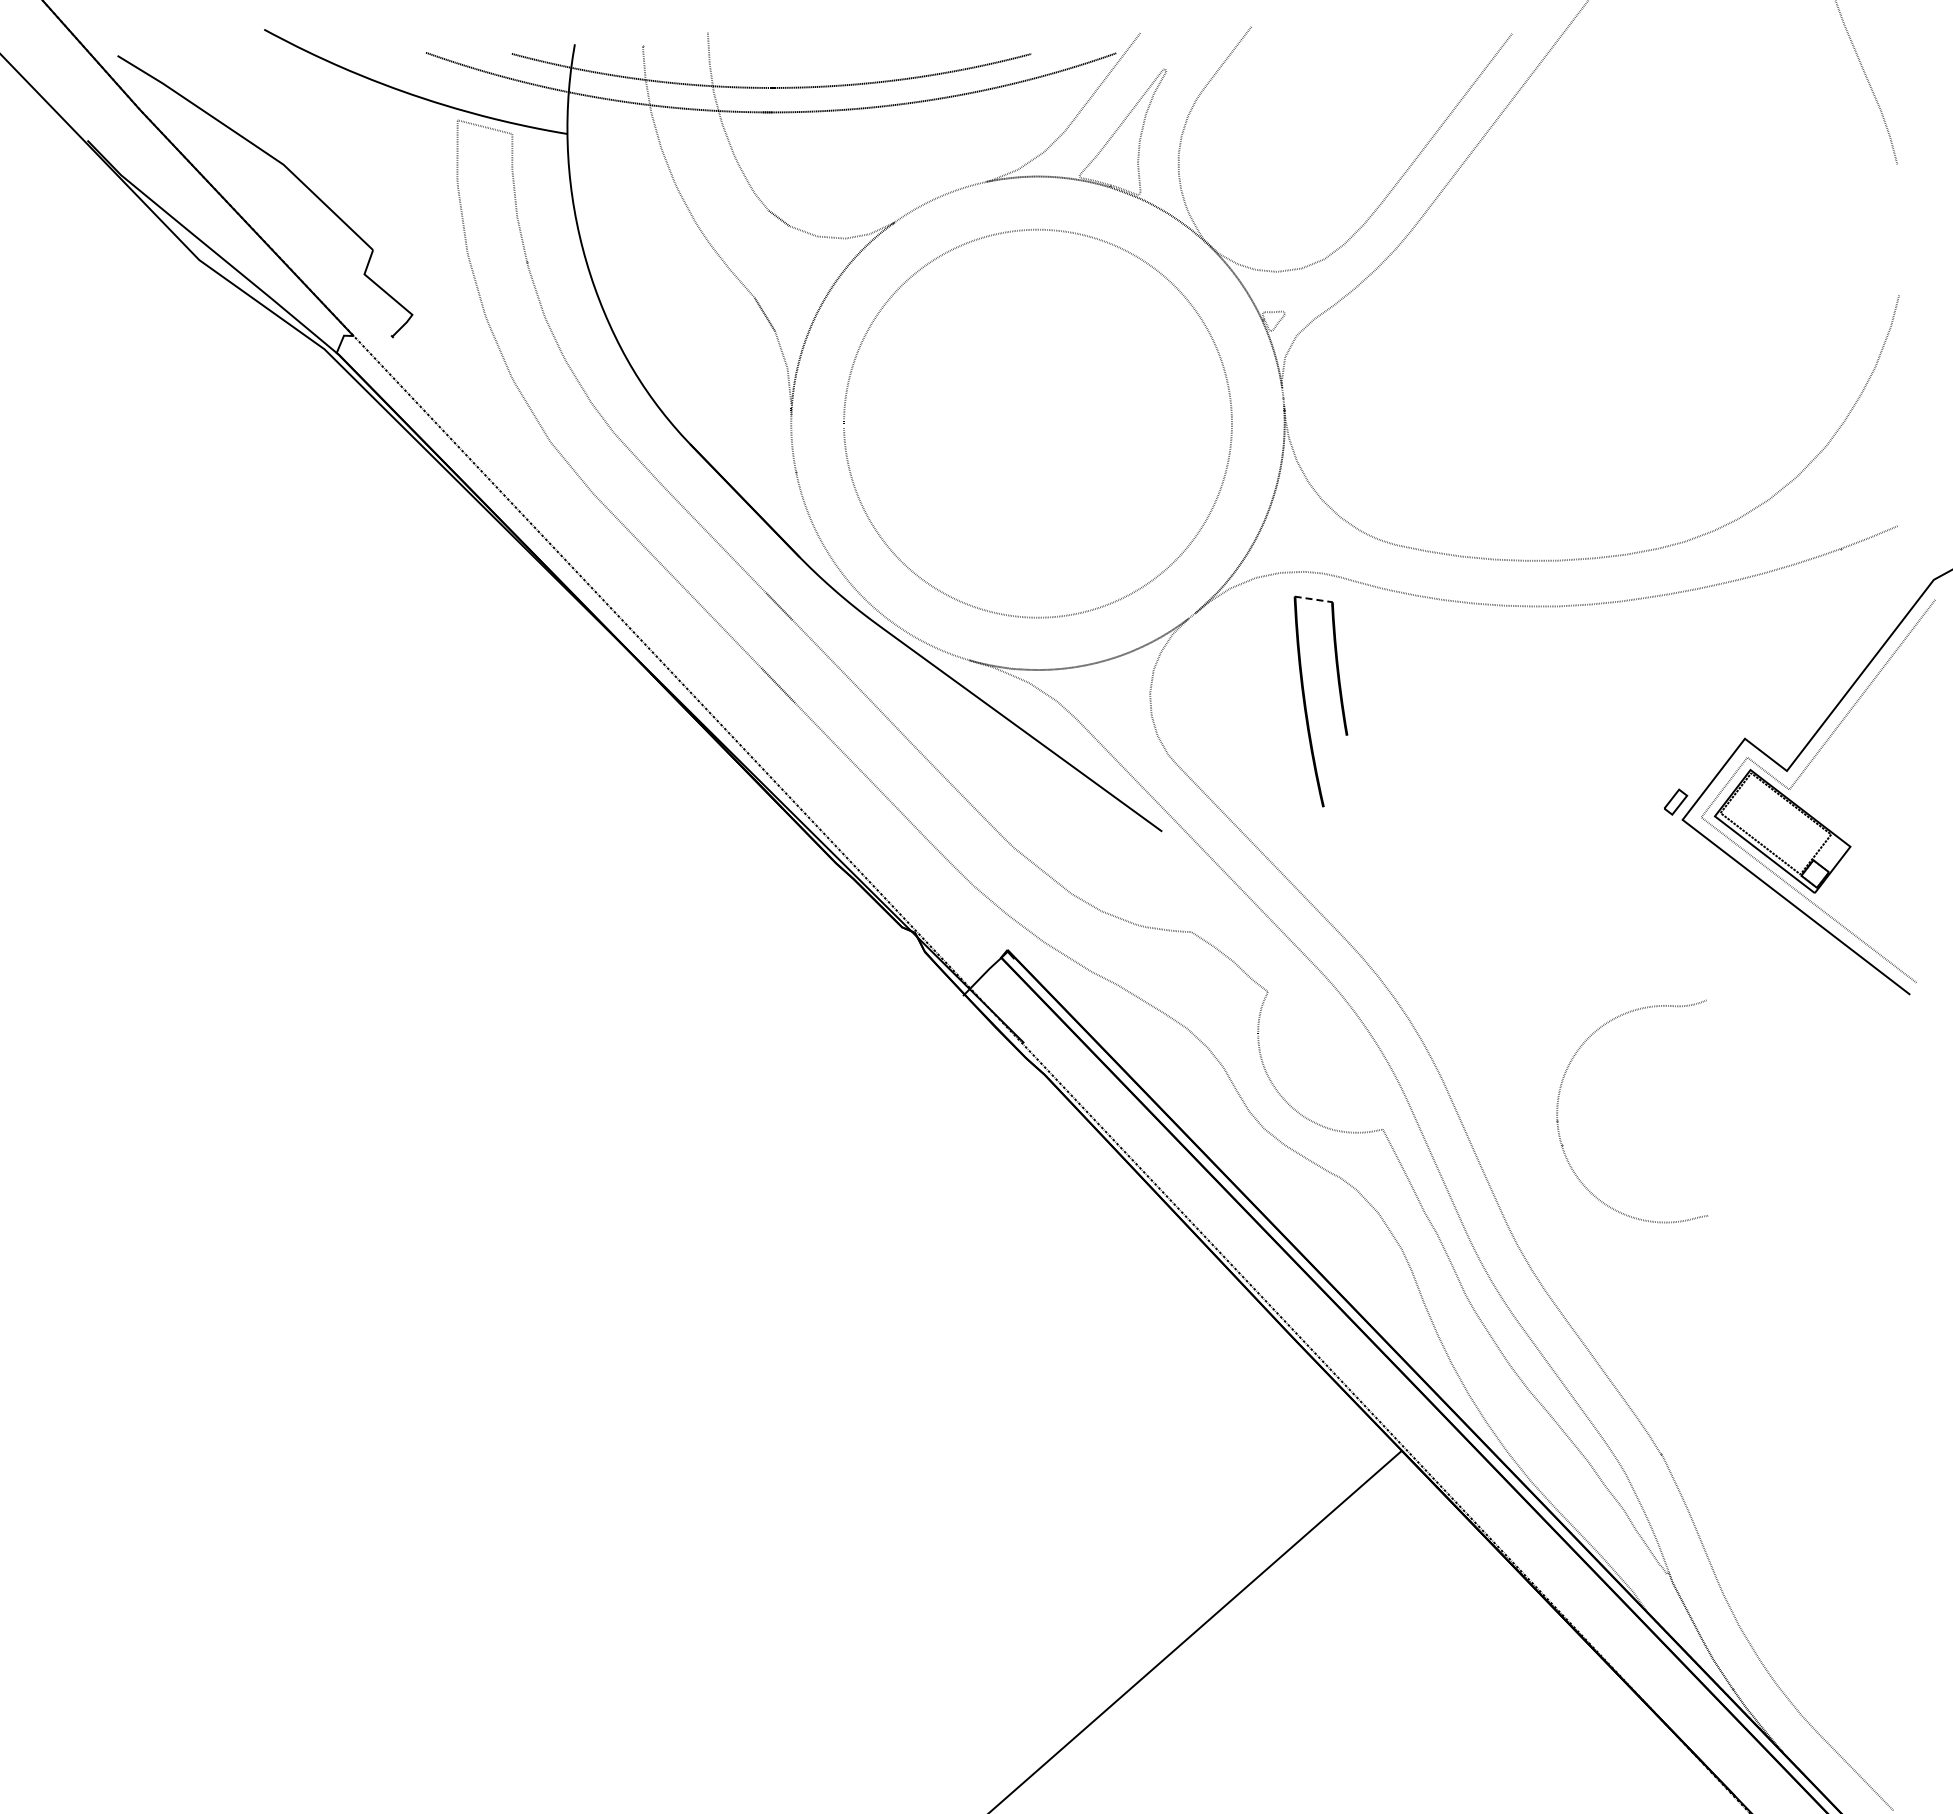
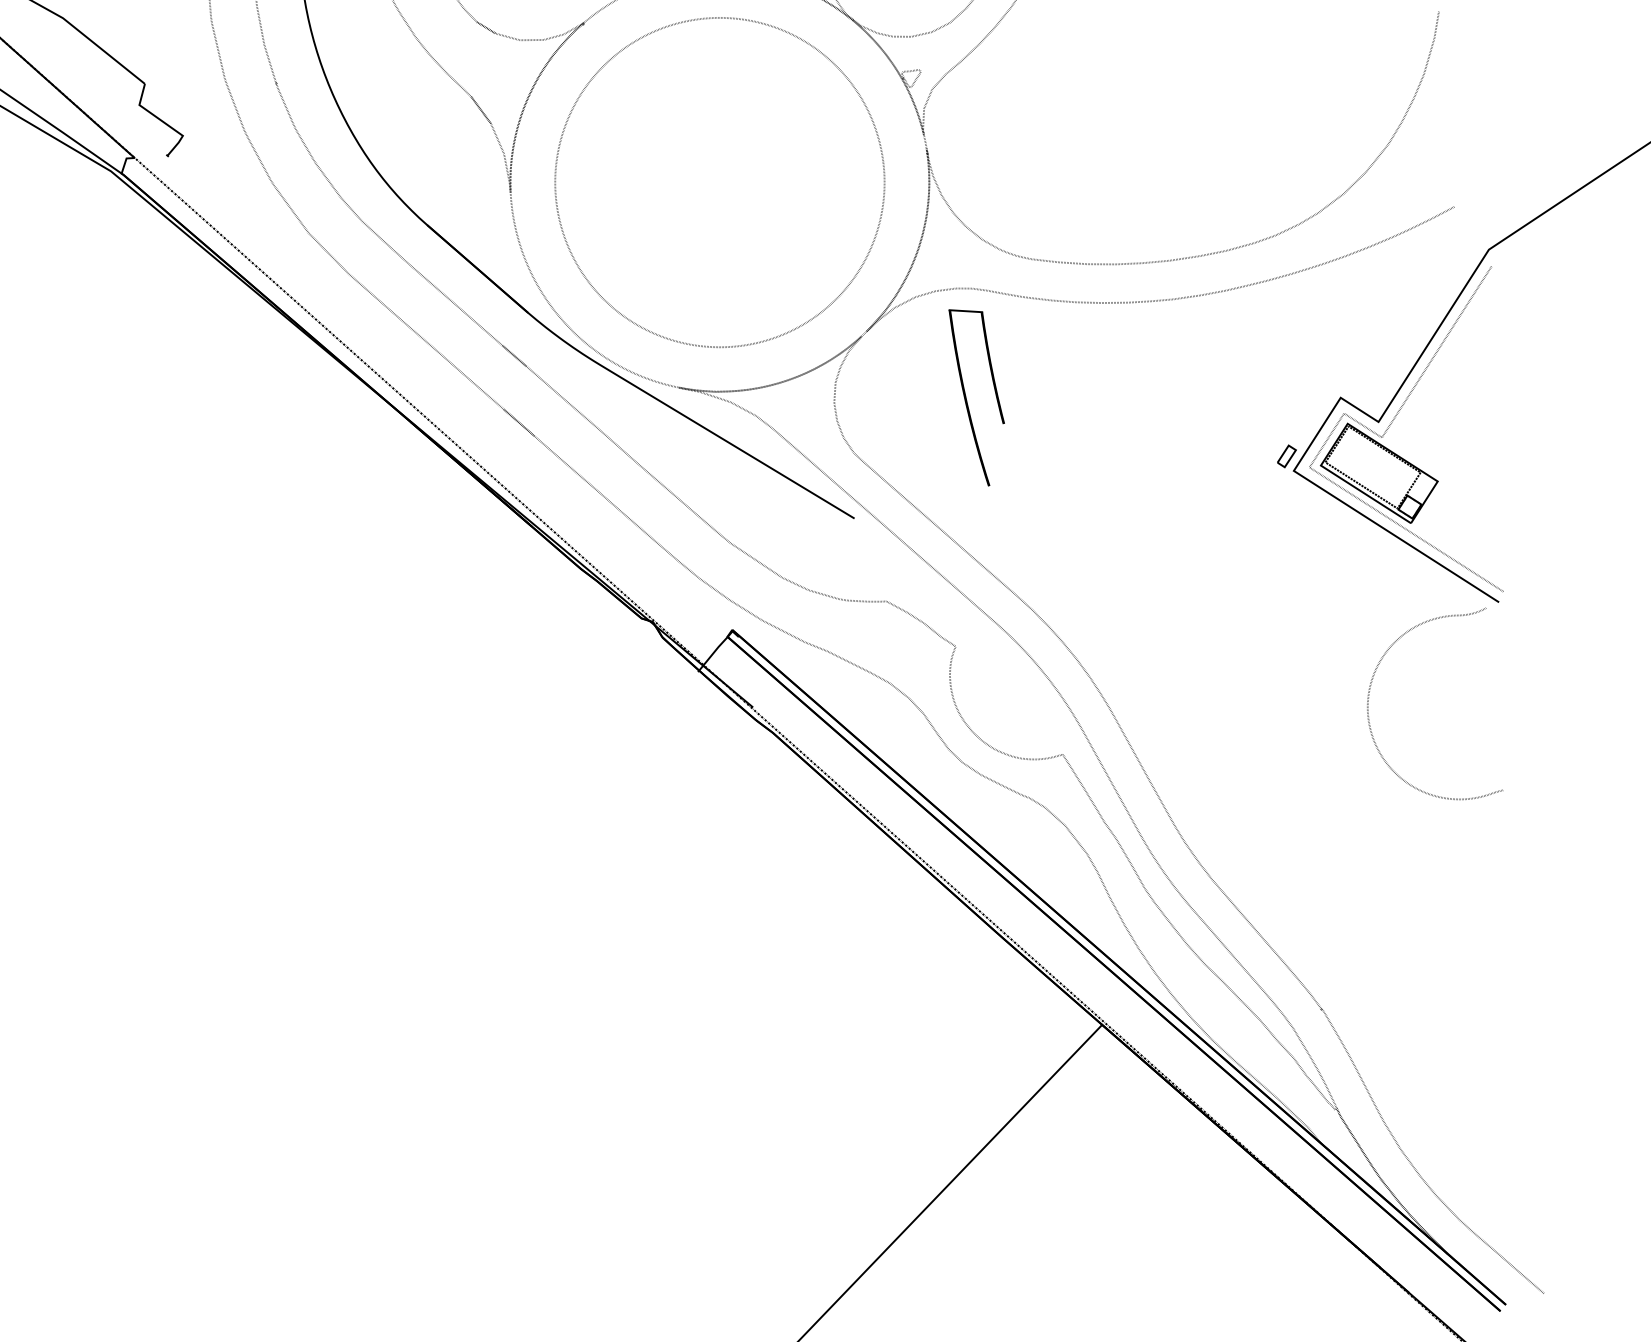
line: (1314, 599) -> (966, 311), dashed -> solid
curve: (1558, 1108) -> (1368, 710), moved

